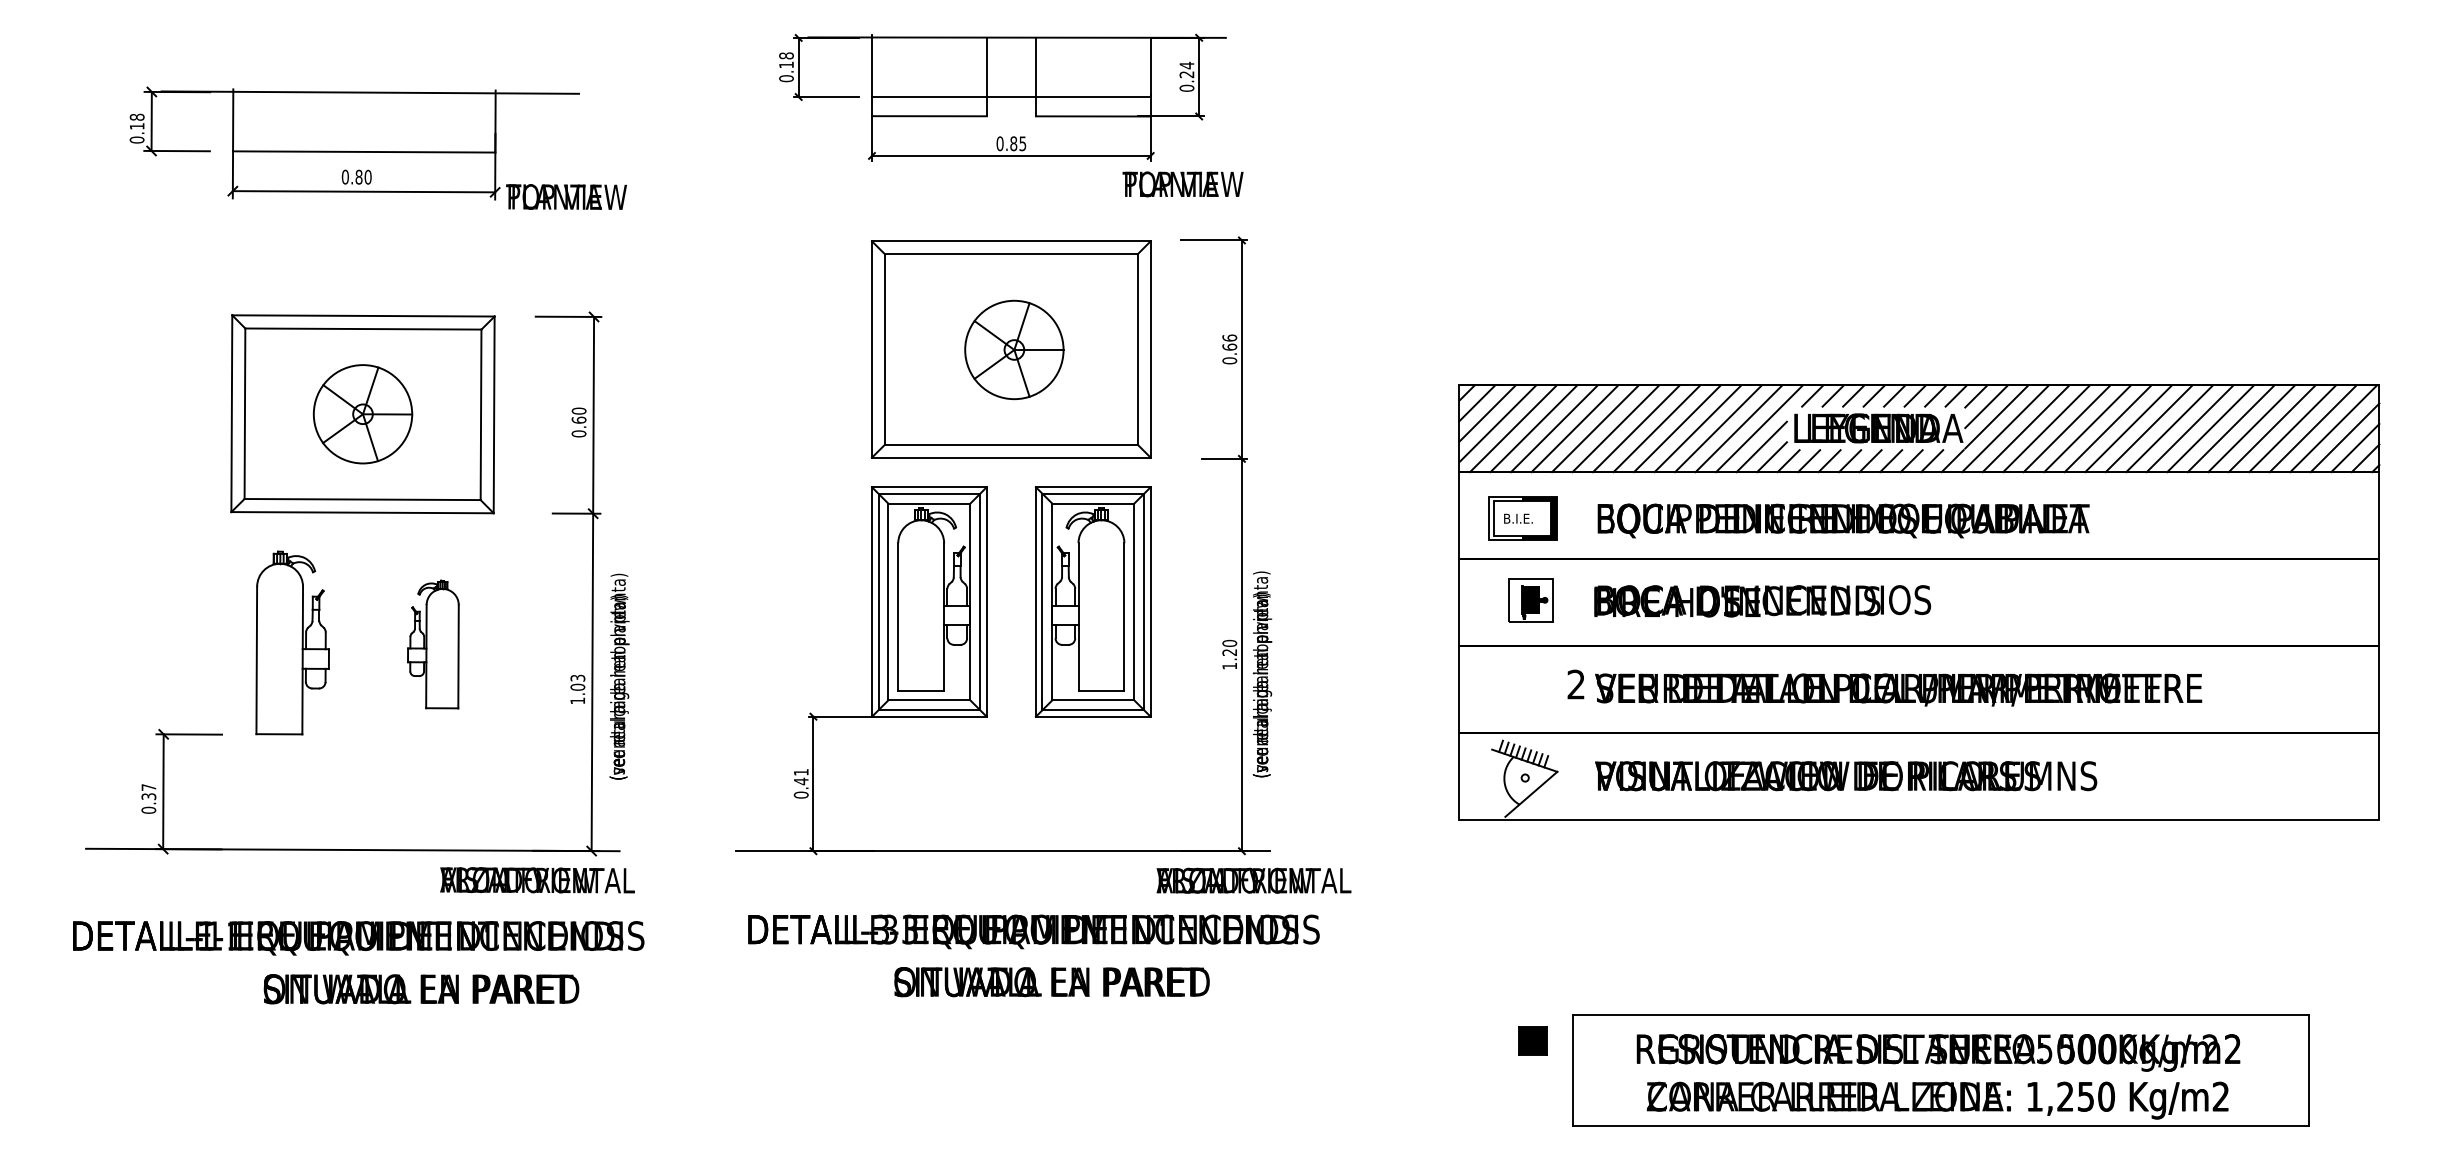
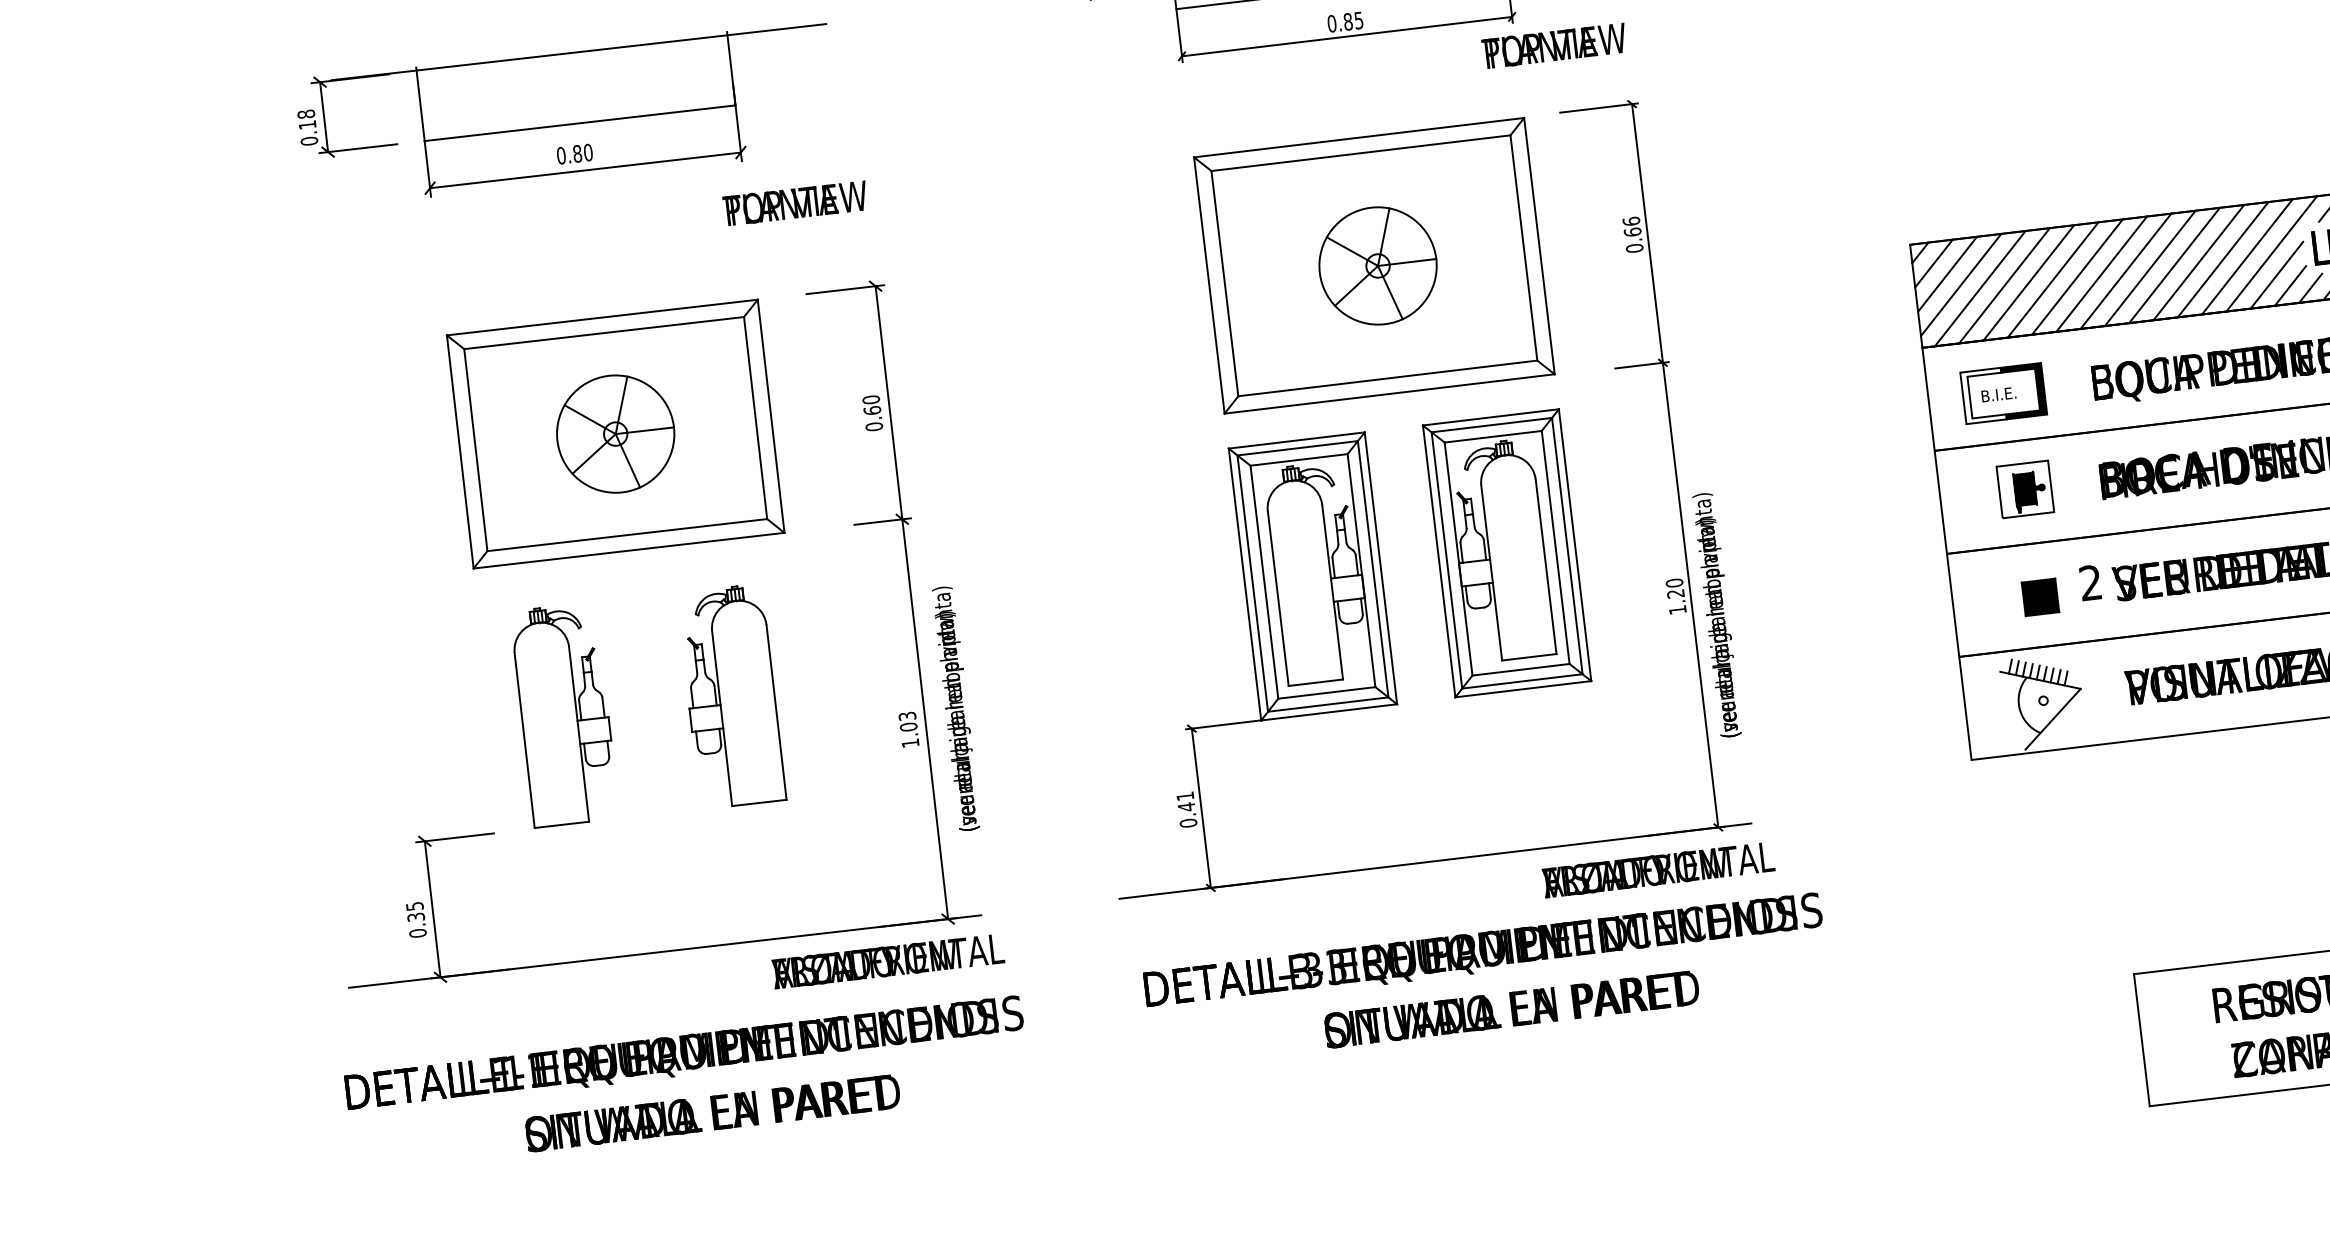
text: (566, 196) -> (795, 202), moved
part: (433, 644) -> (731, 696), size x1.43
text: (148, 787) -> (414, 906), 0.37 -> 0.35
text: (1253, 880) -> (1658, 869), moved
text: (421, 989) -> (712, 1113), moved
part: (1532, 1040) -> (2039, 597), moved

